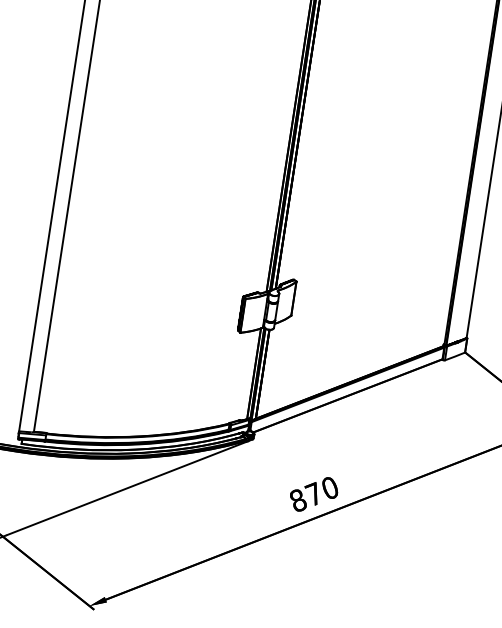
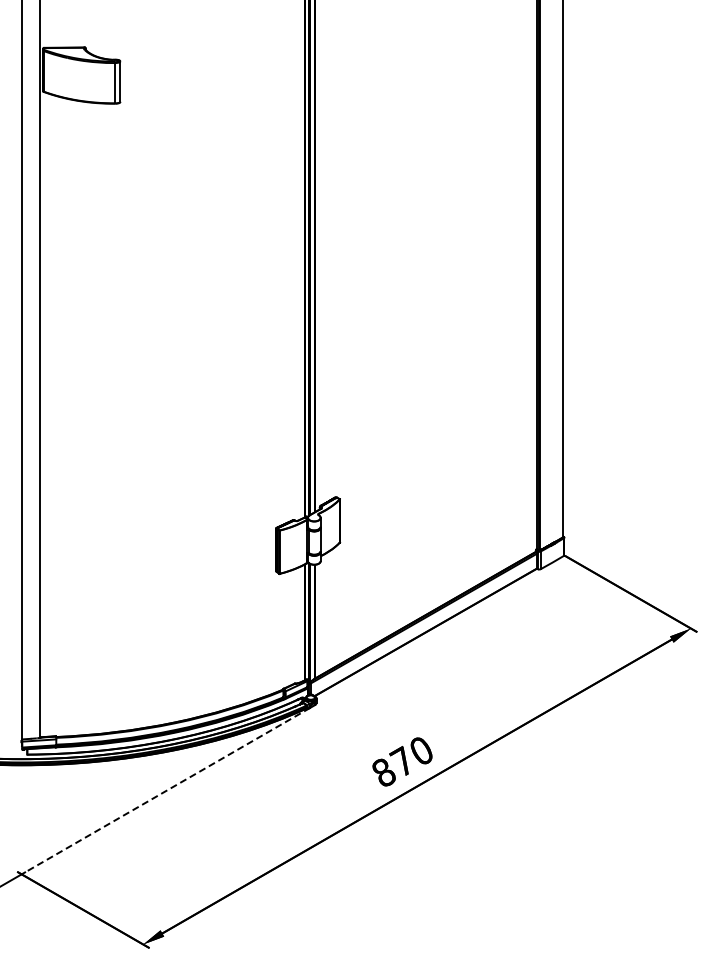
line: (127, 487) -> (168, 789), solid -> dashed

